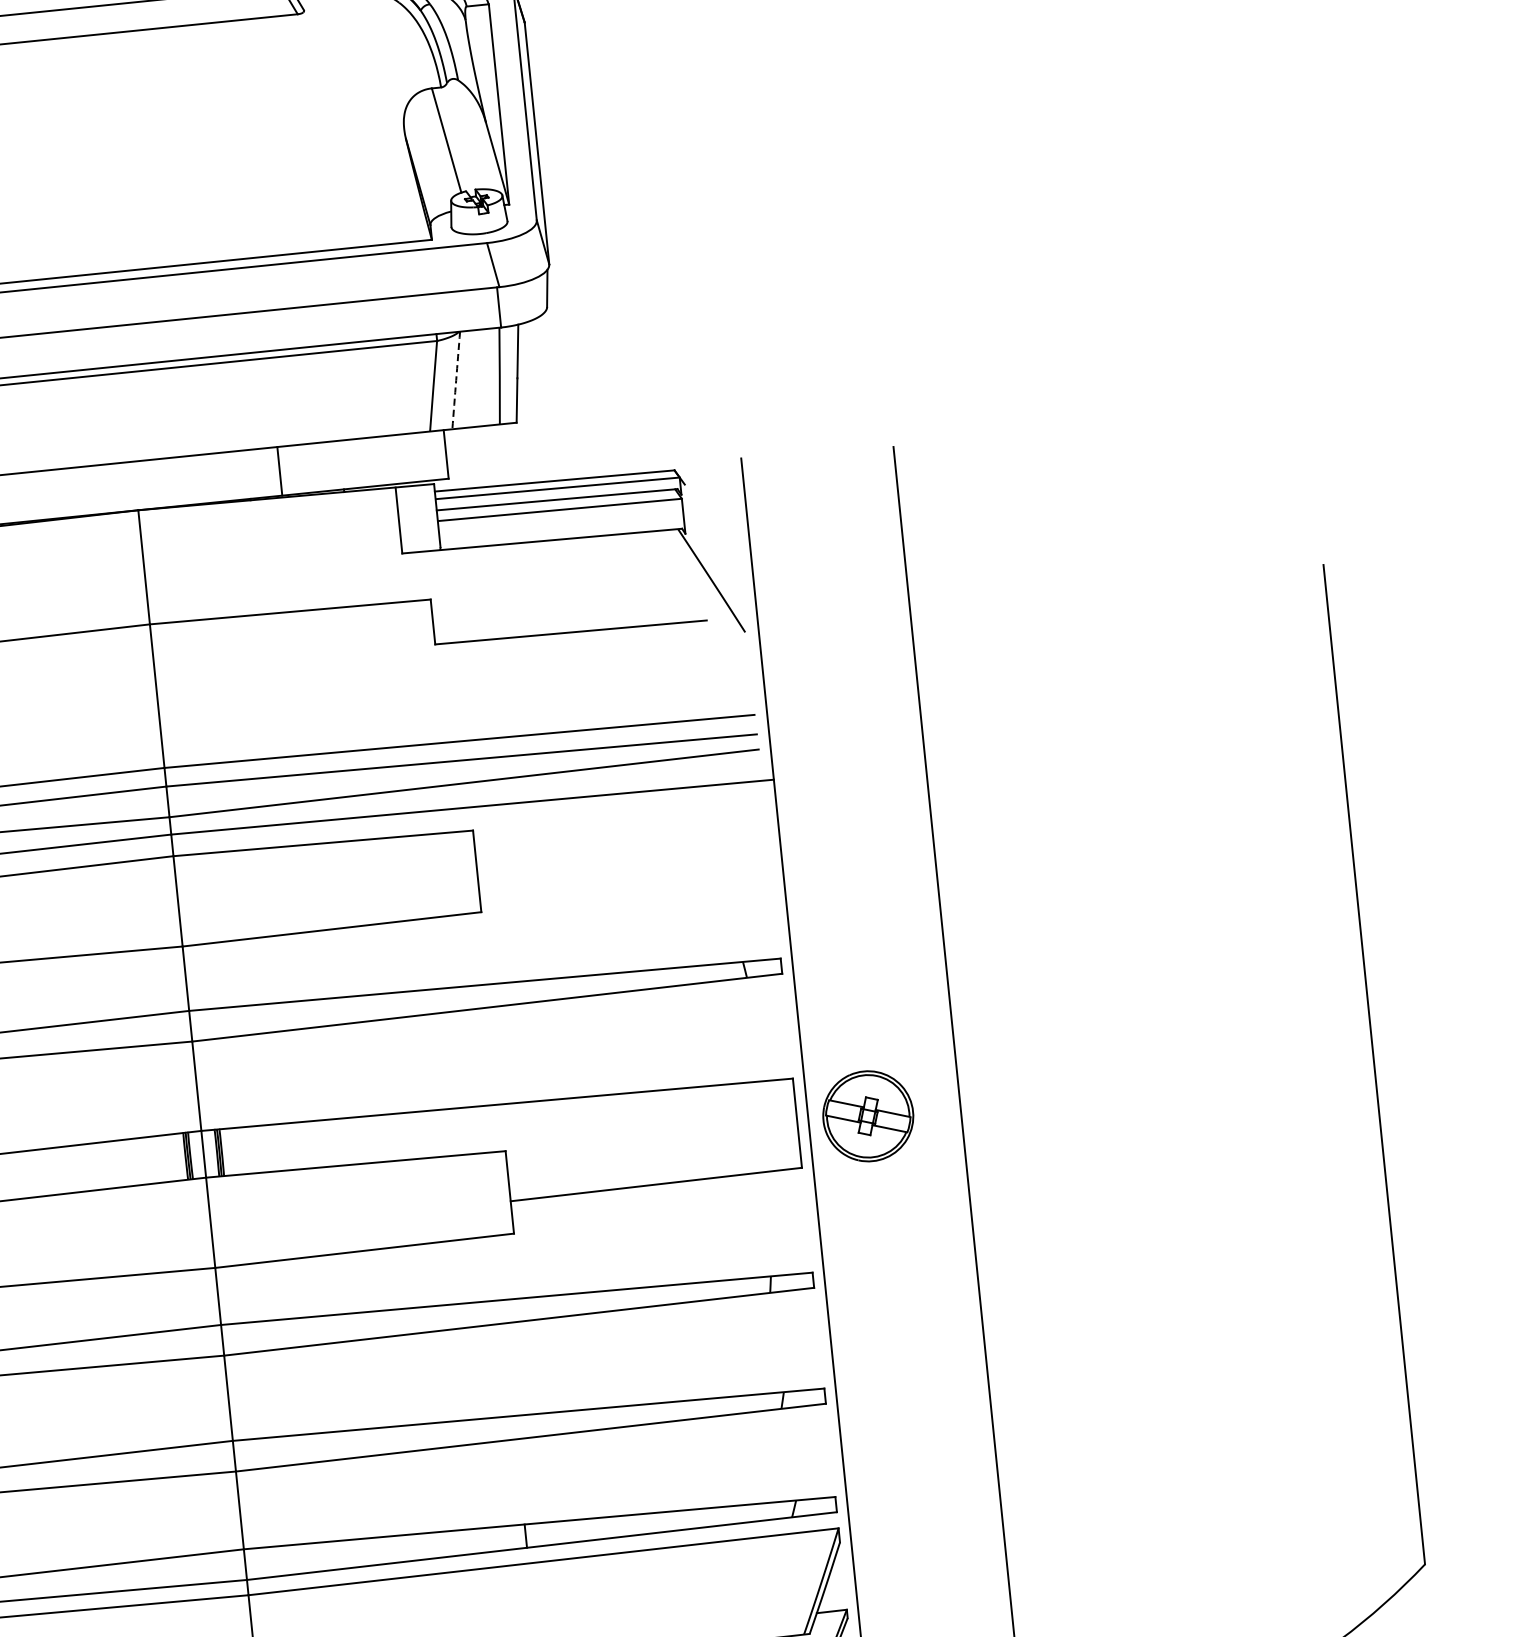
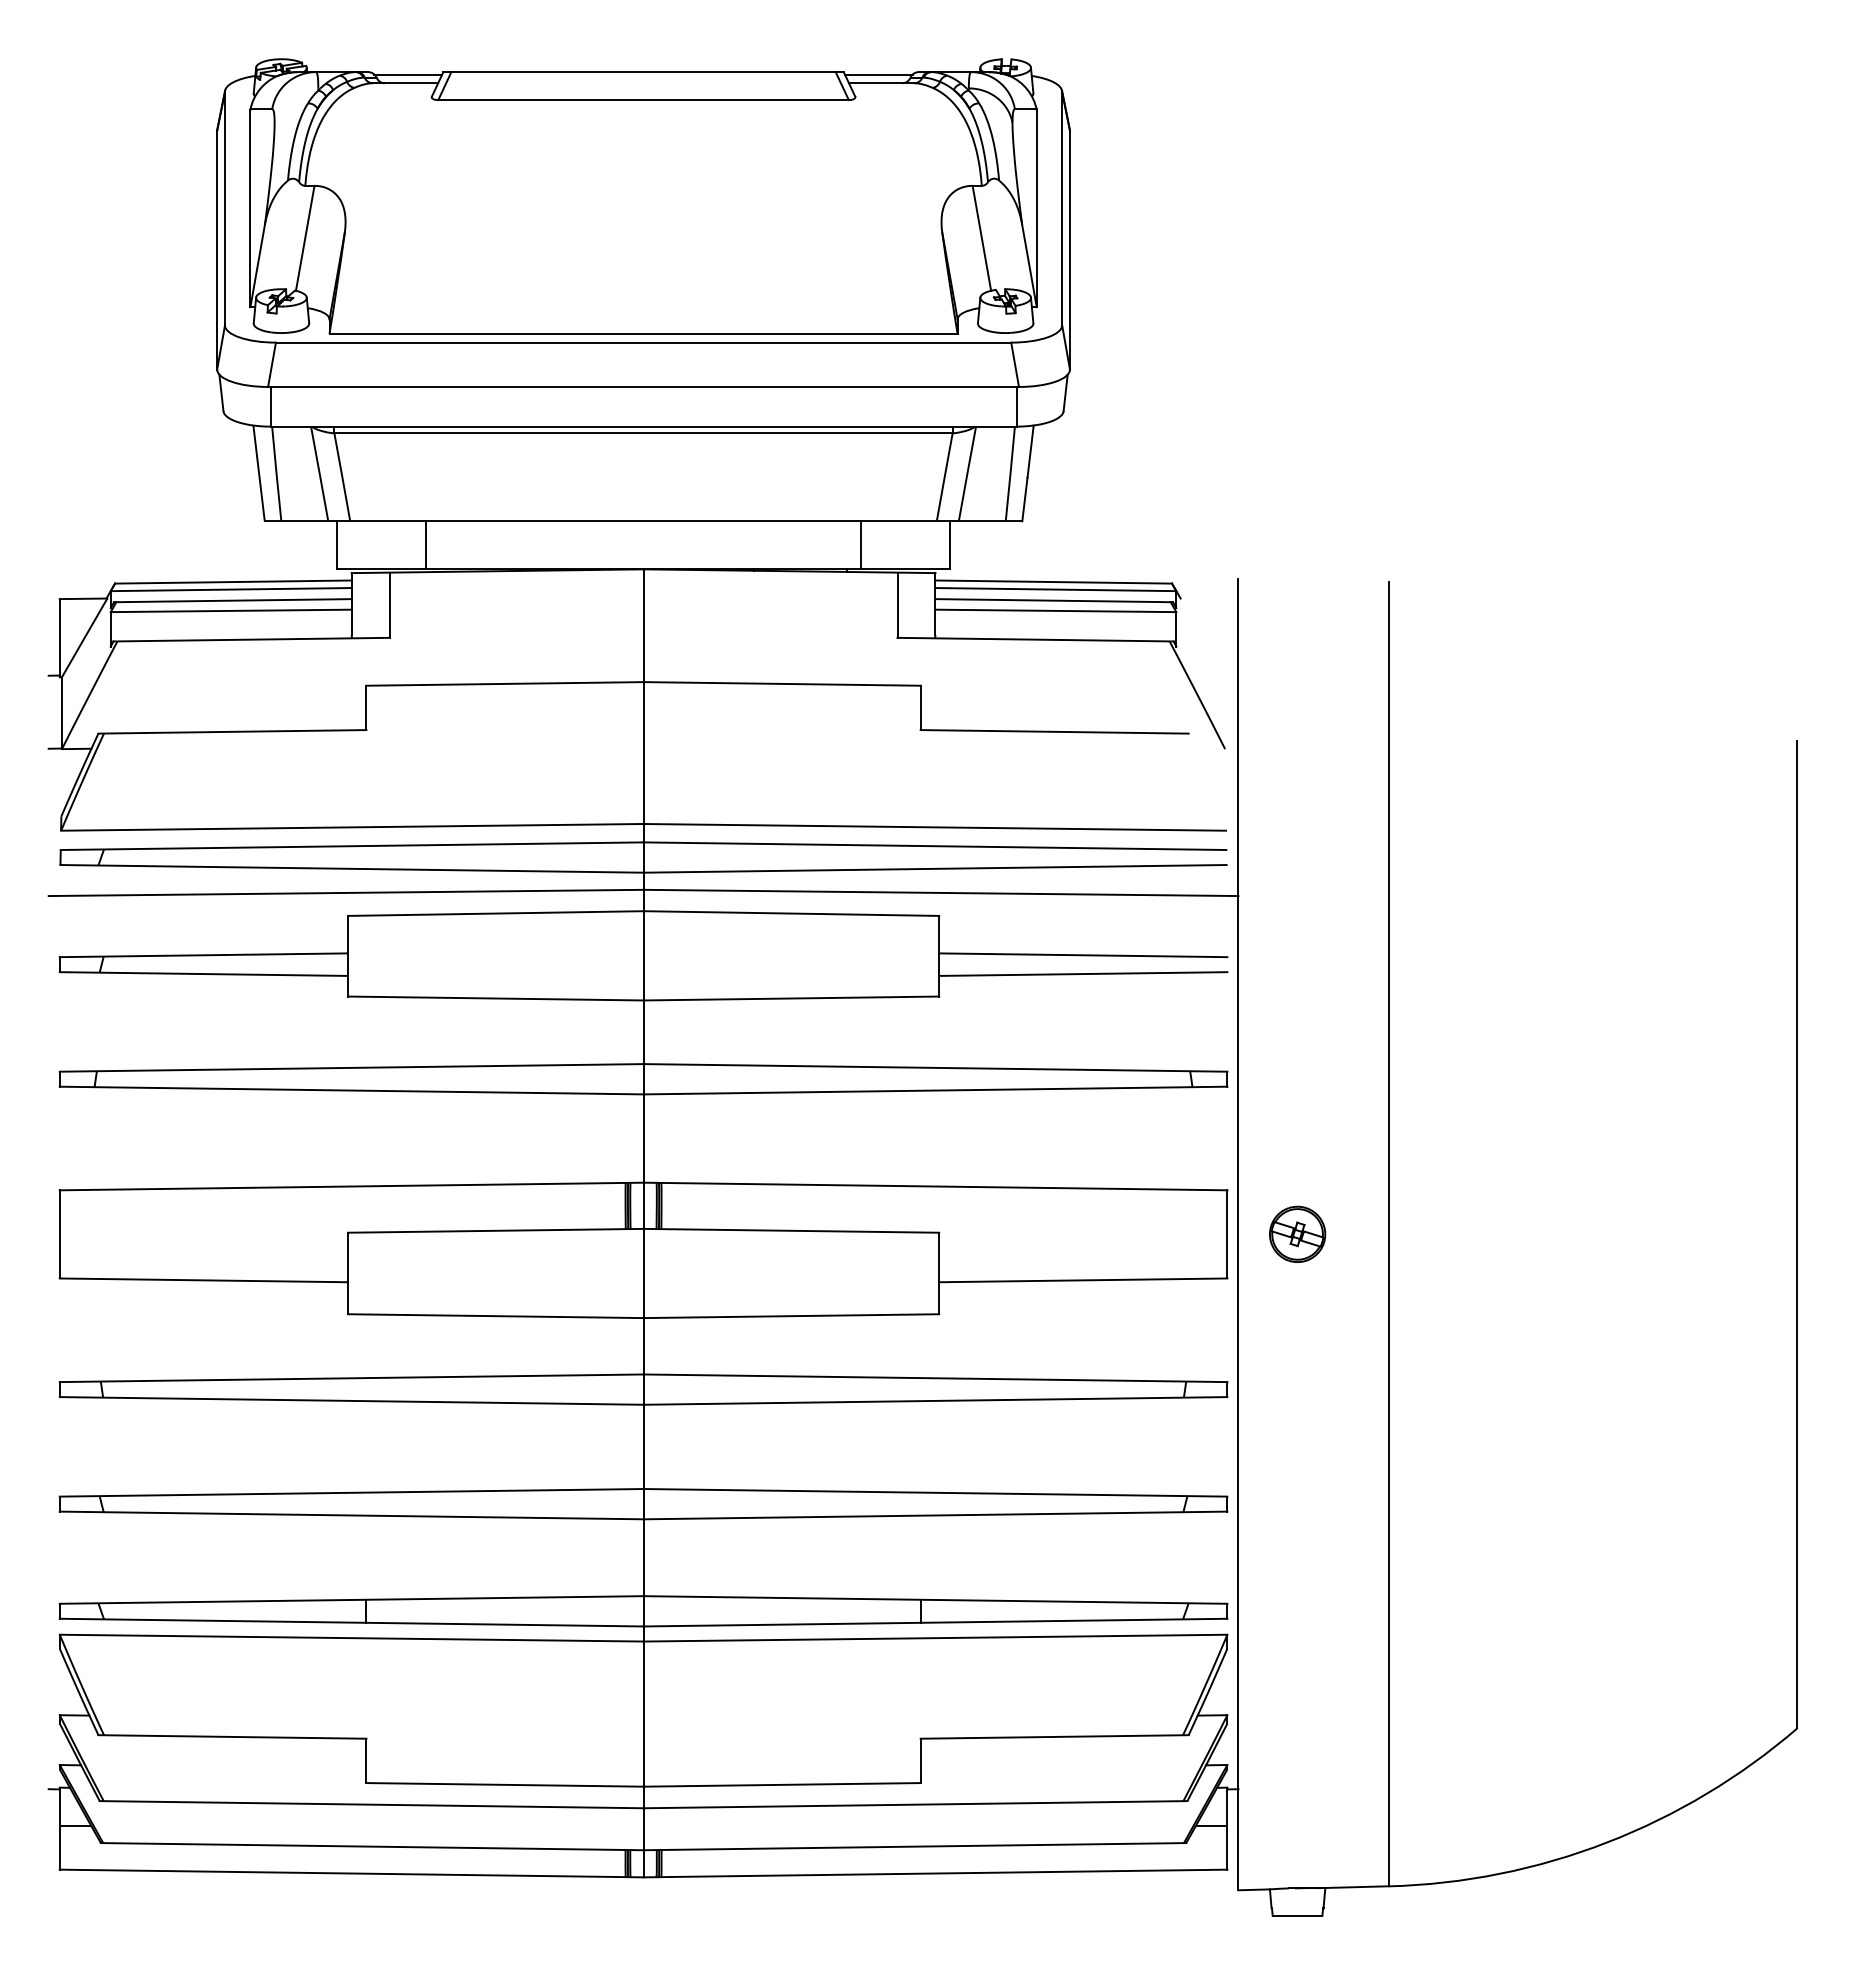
arc: (456, 379) -> (967, 473), dashed -> solid
line: (279, 471) -> (860, 545), moved
line: (623, 855) -> (1083, 955), added
line: (625, 874) -> (1083, 973), added
part: (868, 1115) -> (1297, 1233), size x0.62

